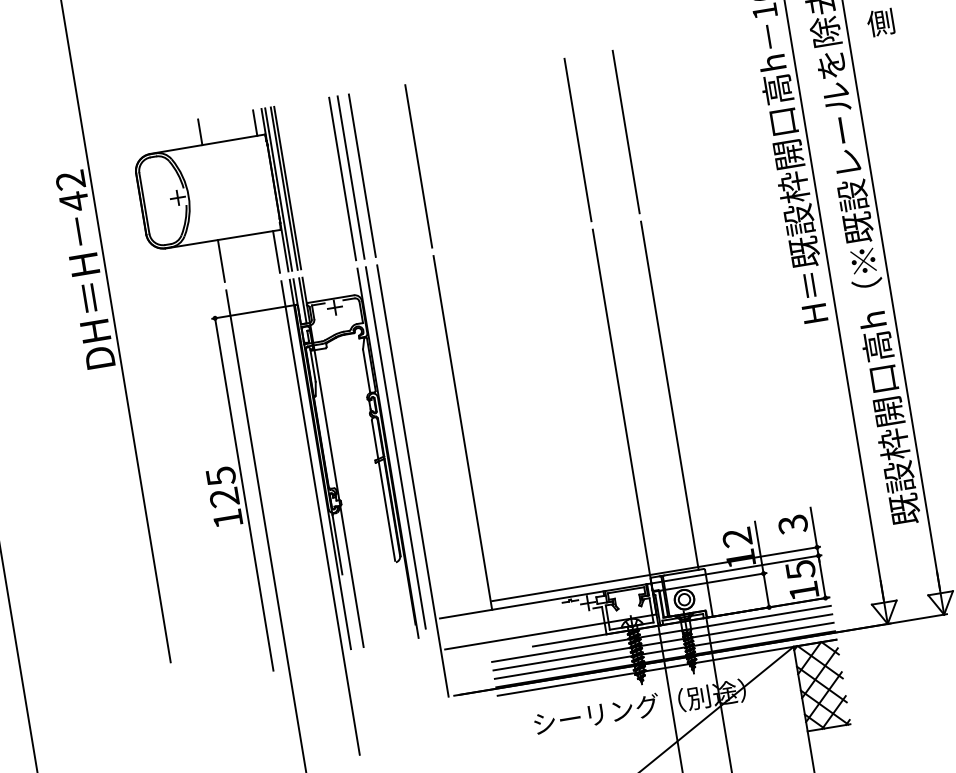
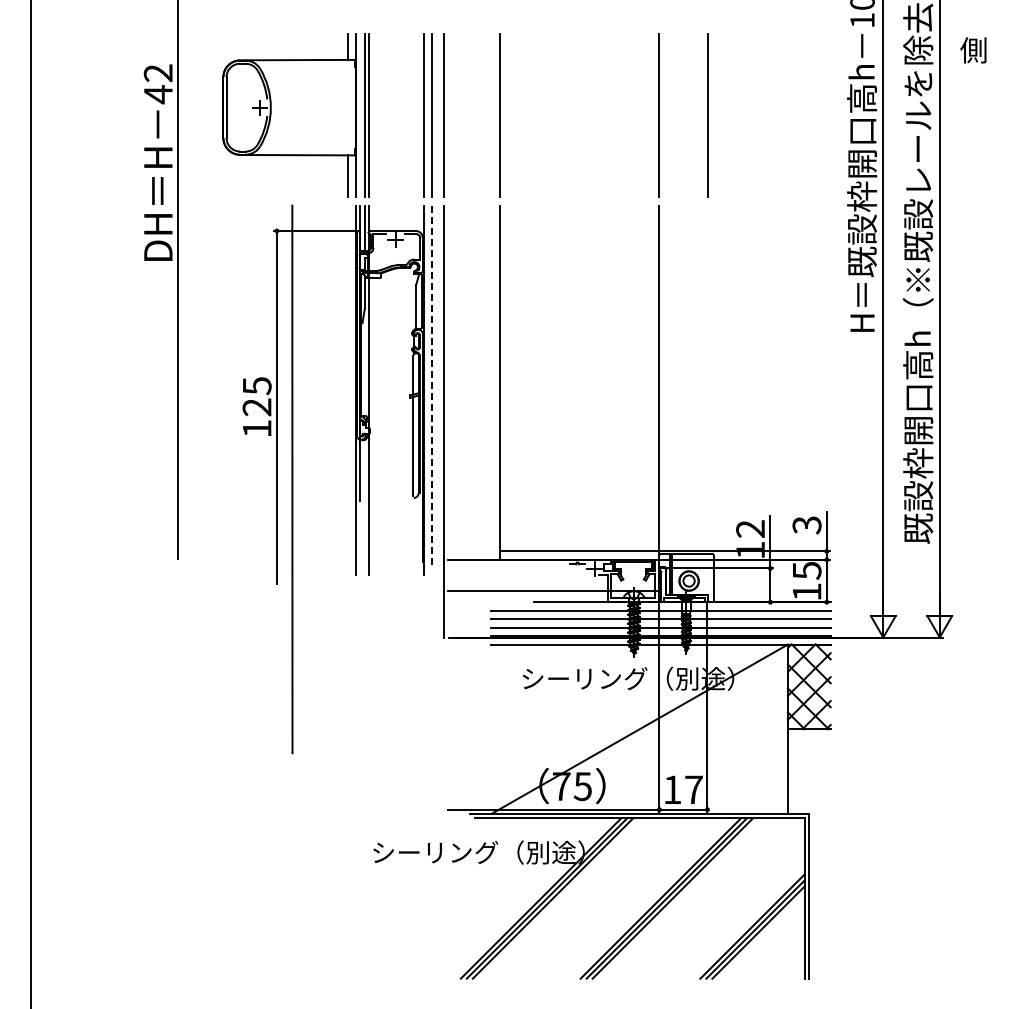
line: (200, 132) -> (292, 47), removed
line: (278, 189) -> (359, 115), removed
line: (221, 261) -> (292, 176), removed
line: (669, 395) -> (707, 379), removed
line: (396, 447) -> (432, 386), solid -> dashed
line: (320, 517) -> (347, 442), removed

